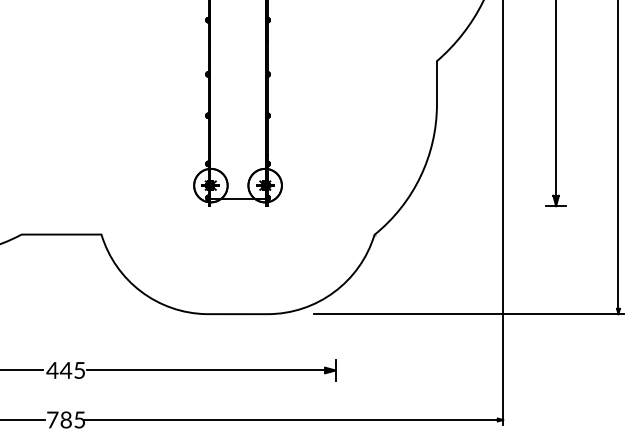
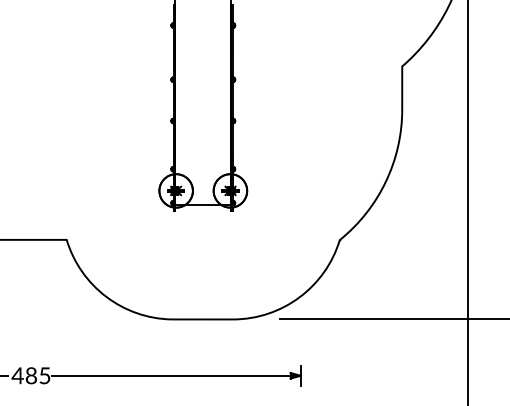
text: (65, 370) -> (30, 375), 445 -> 485

